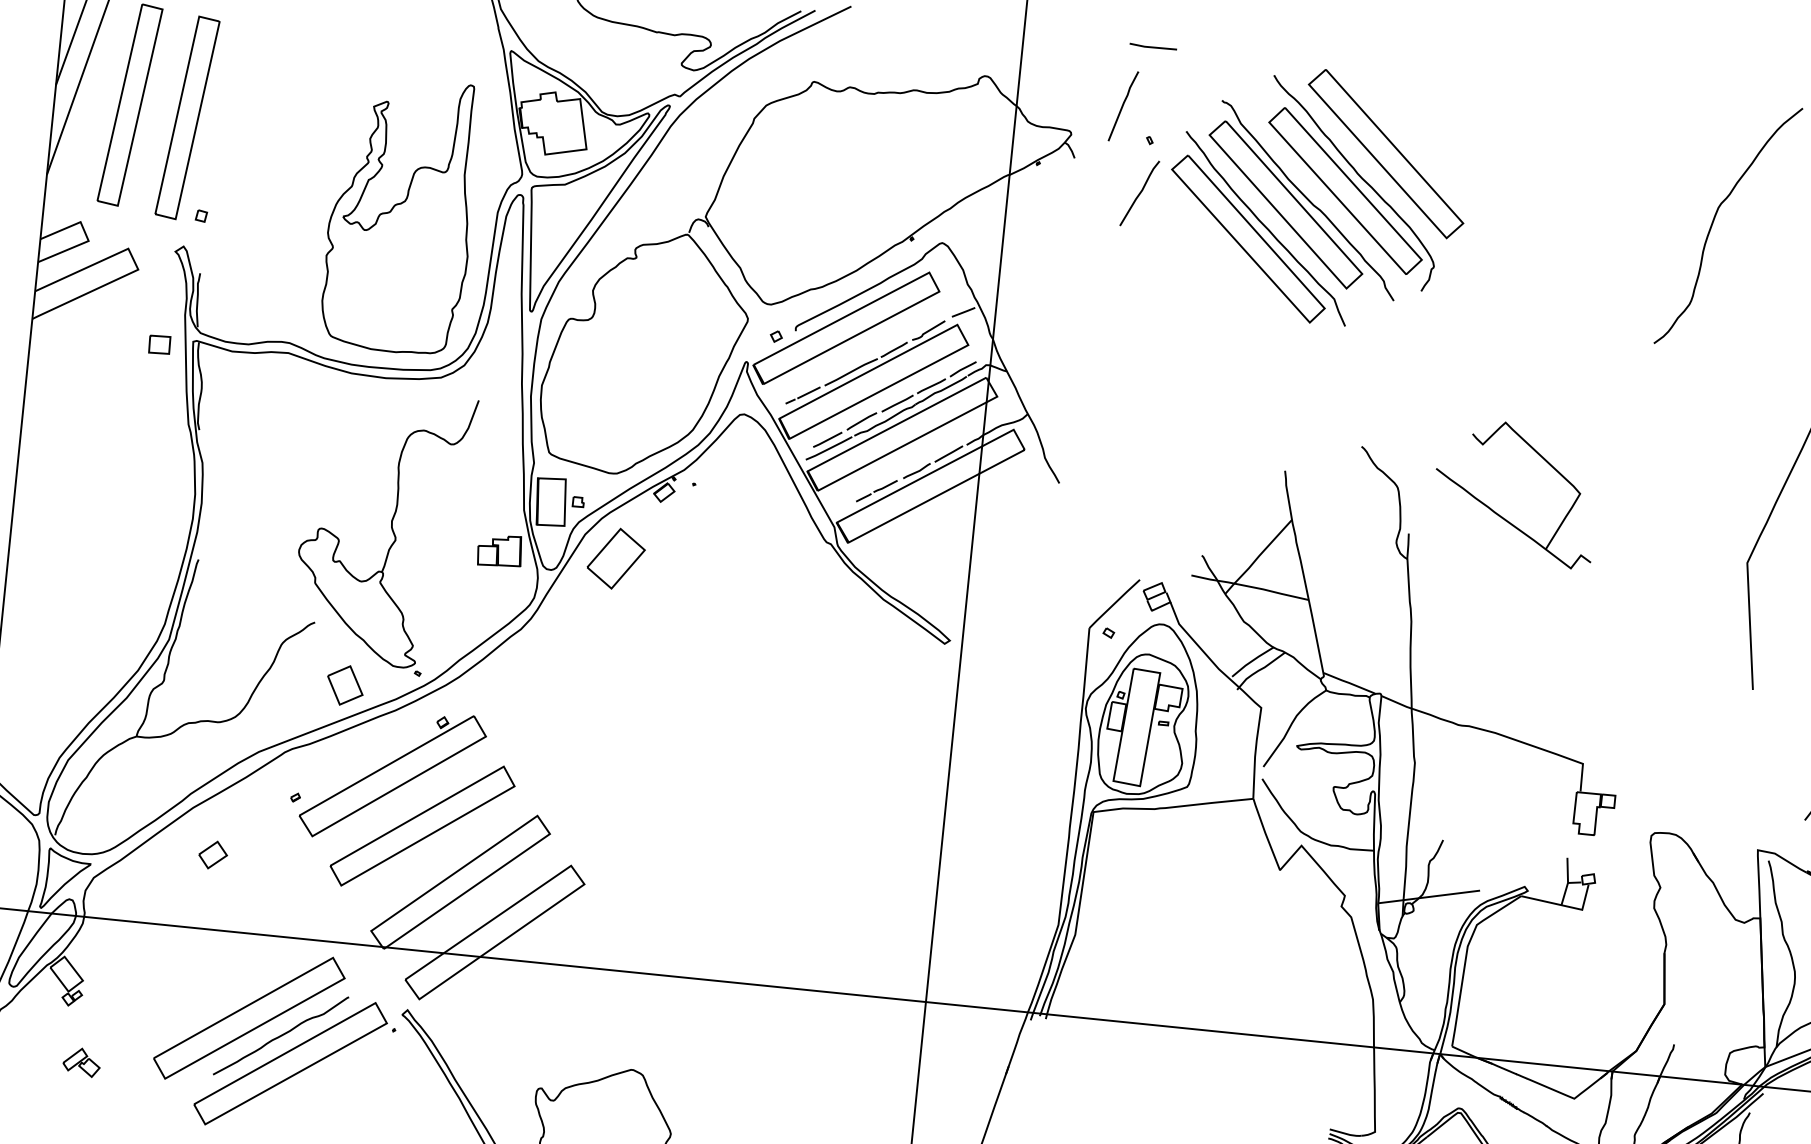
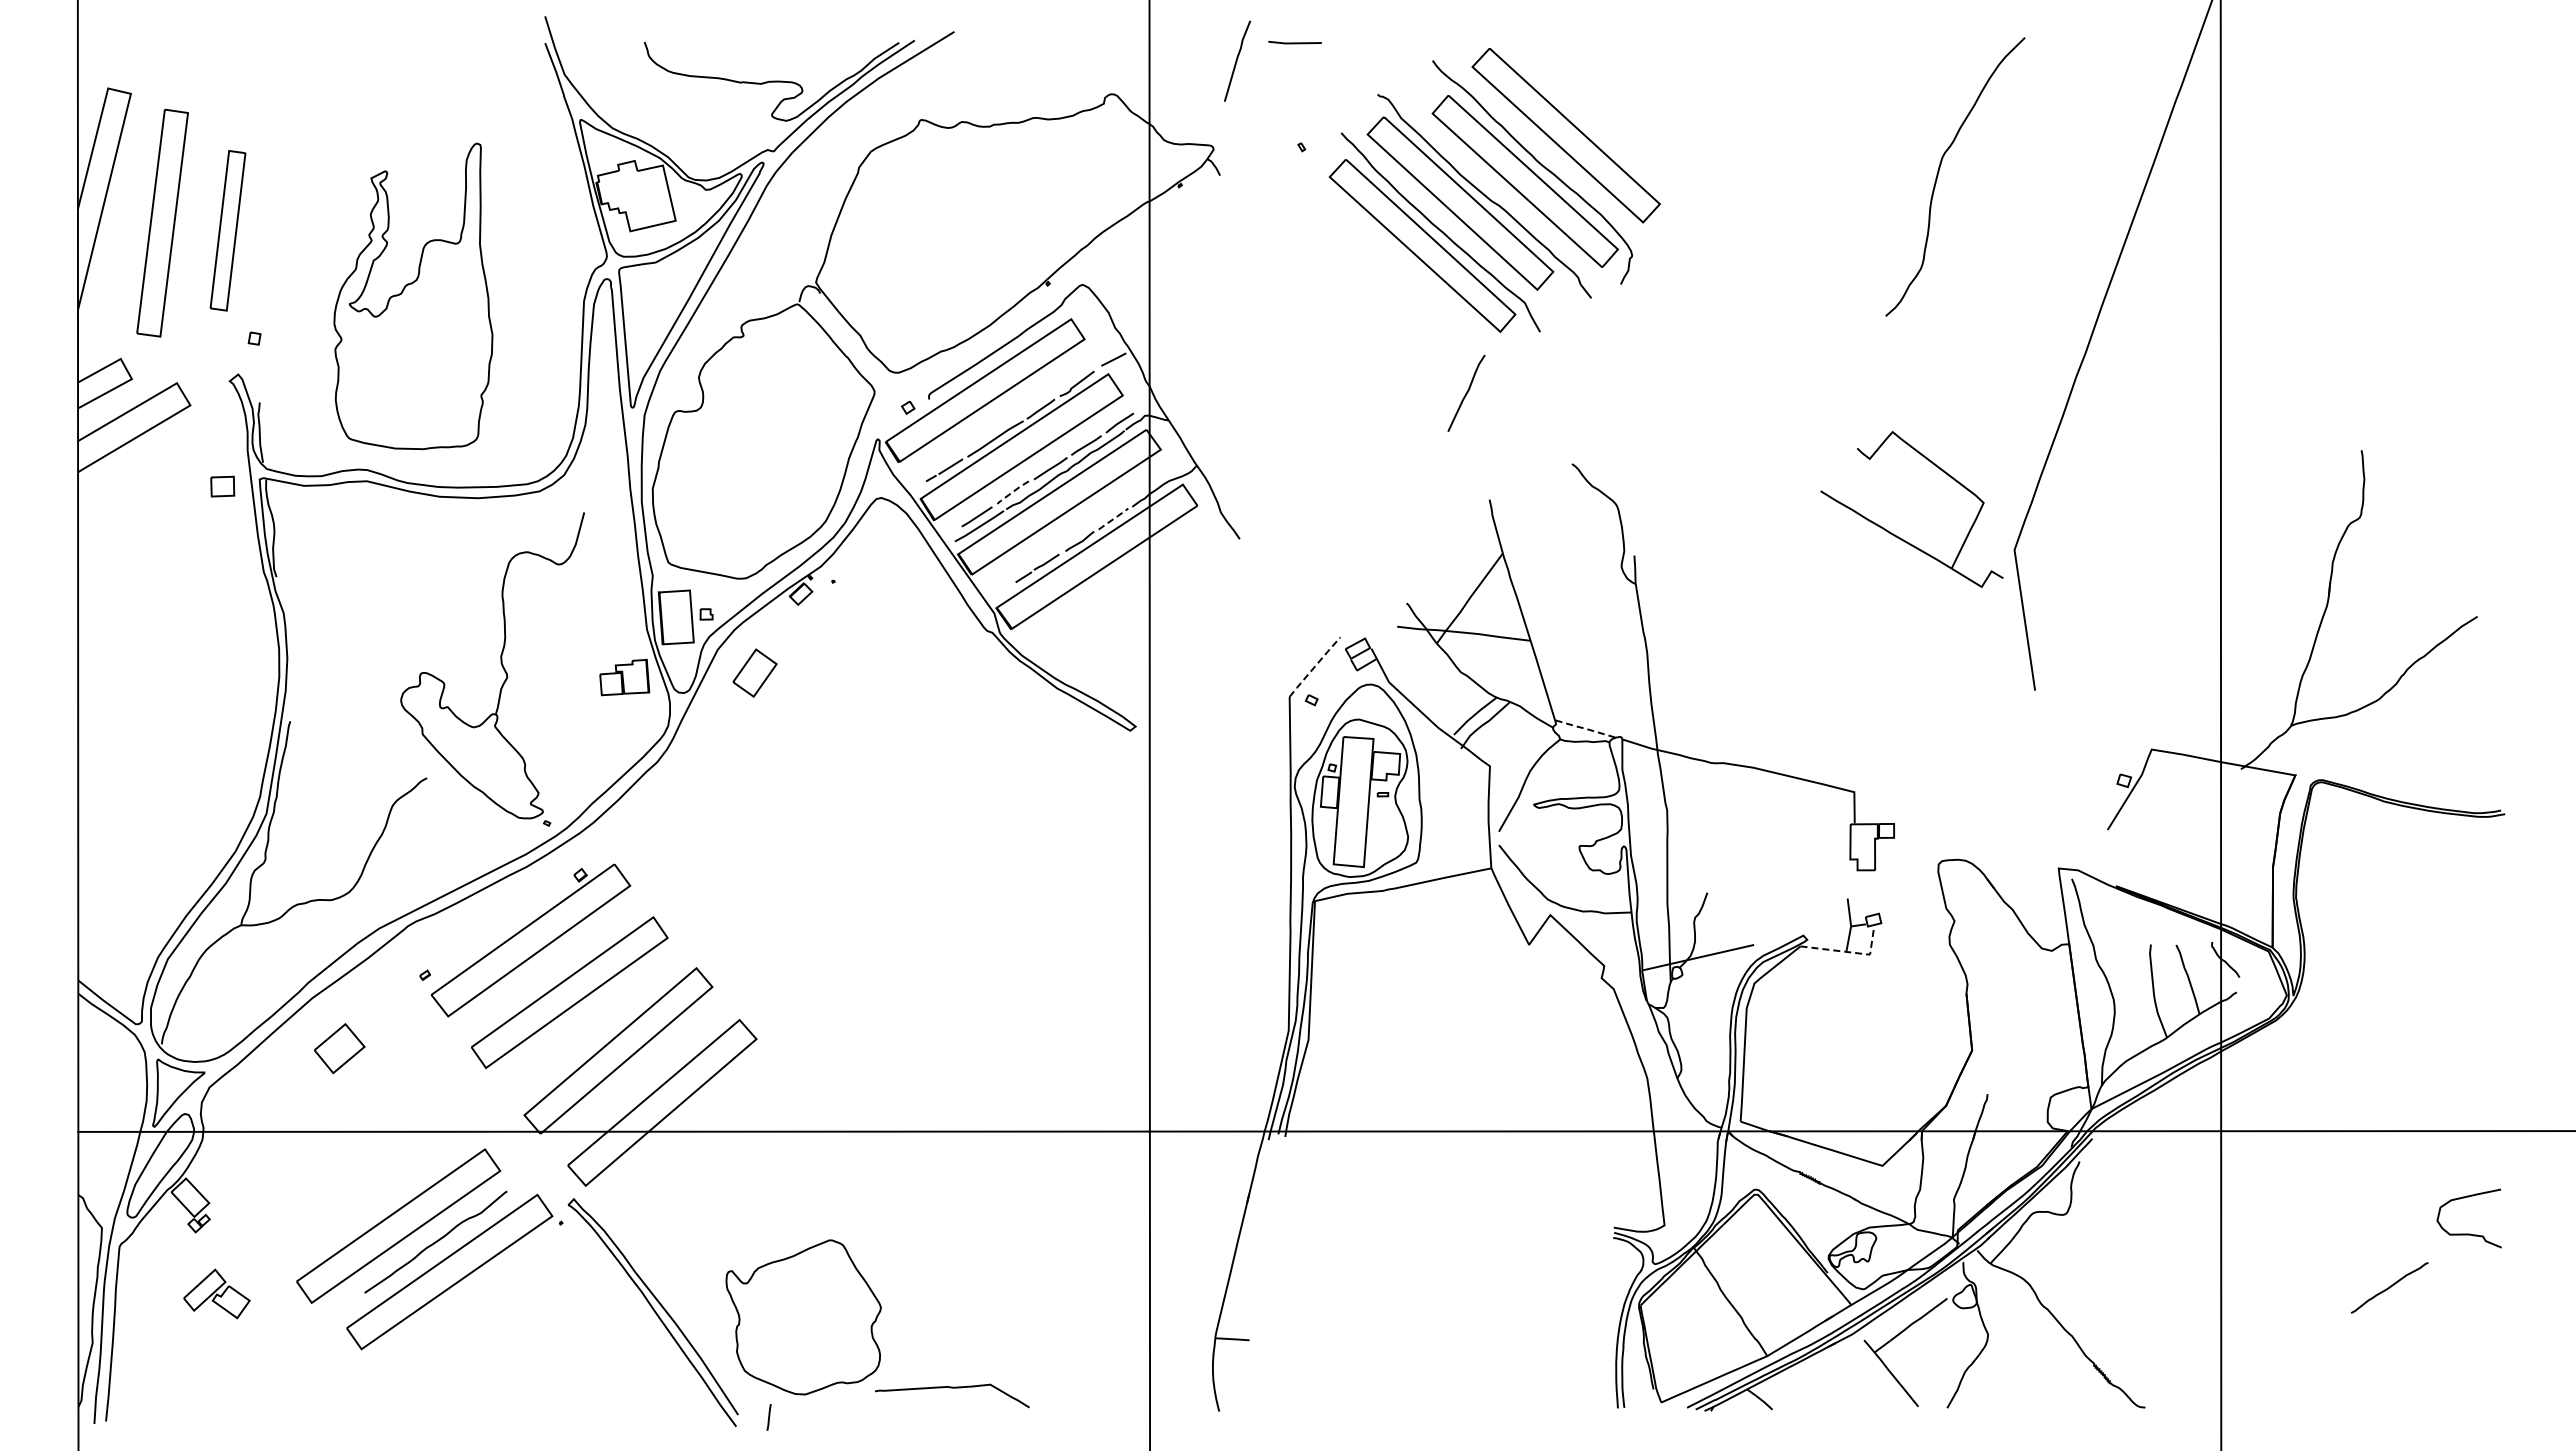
part: (1123, 105) -> (1237, 60), moved
part: (187, 117) -> (227, 230), size x0.7
part: (1139, 192) -> (1466, 392), moved
part: (400, 215) -> (413, 296), moved
line: (861, 421) -> (1012, 492), solid -> dashed
line: (948, 453) -> (1113, 518), solid -> dashed
part: (1498, 513) -> (1895, 534), moved
part: (615, 558) -> (754, 672), size x0.7
line: (1115, 603) -> (1315, 666), solid -> dashed
line: (1349, 682) -> (1585, 728), solid -> dashed
part: (345, 685) -> (467, 844), removed
part: (212, 854) -> (339, 1048), size x1.6
line: (1565, 906) -> (1850, 952), solid -> dashed
part: (82, 1062) -> (217, 1294), size x1.6

